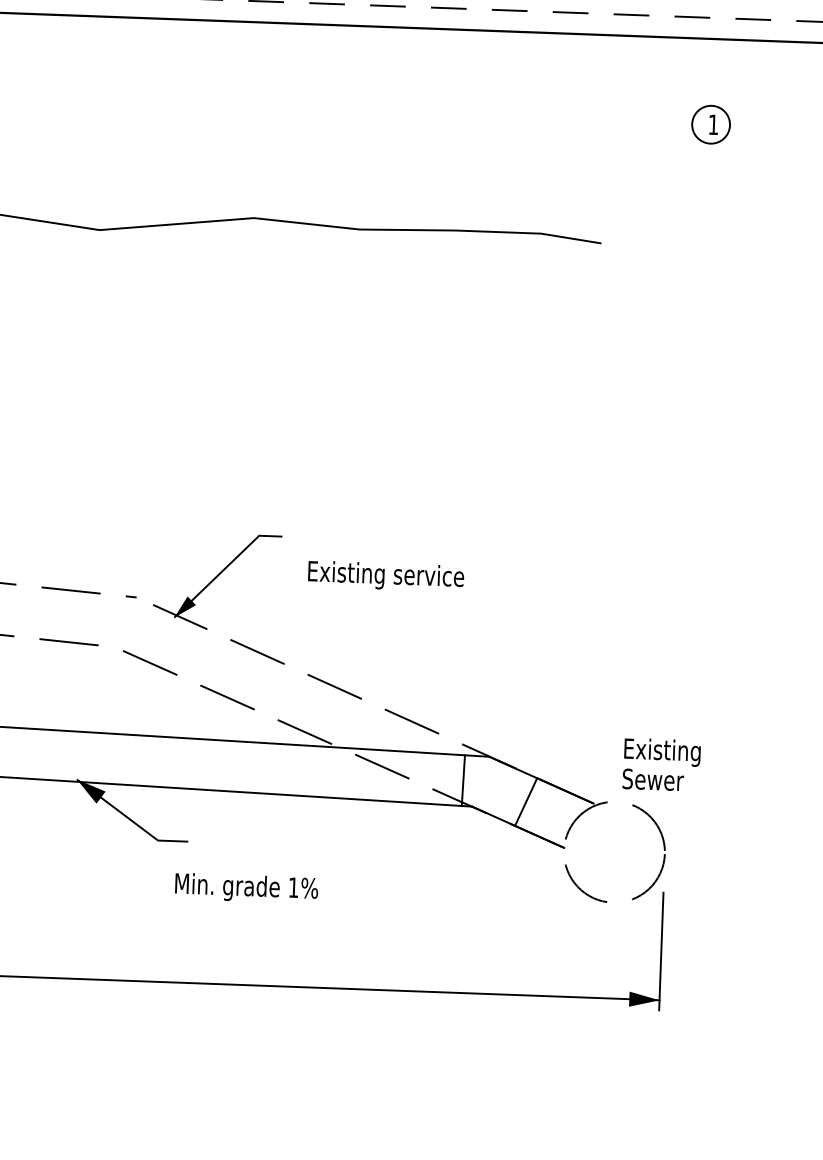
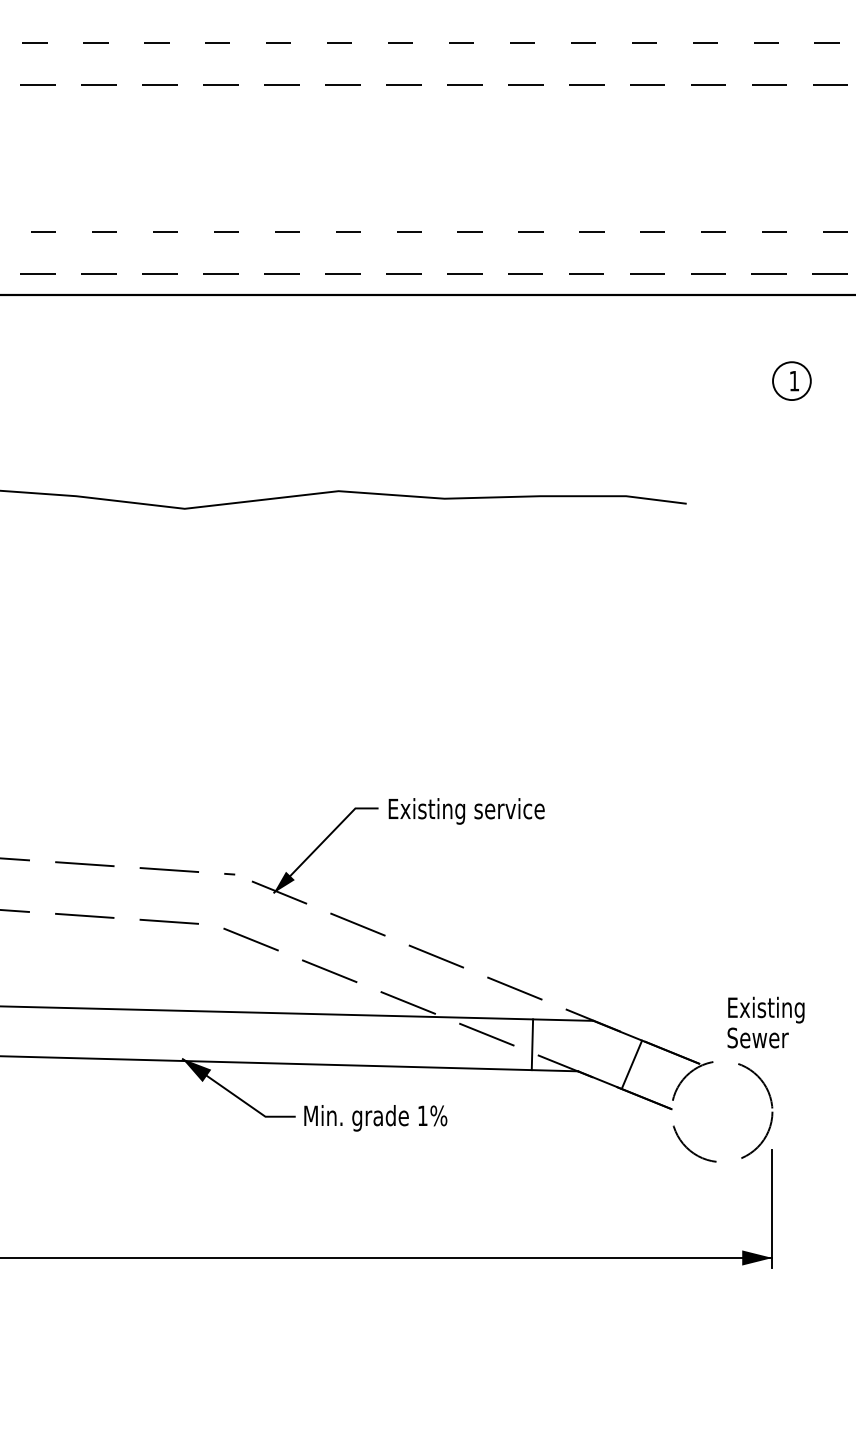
text: (385, 576) -> (466, 811), moved
line: (463, 780) -> (532, 1044), moved
text: (246, 888) -> (375, 1118), moved

